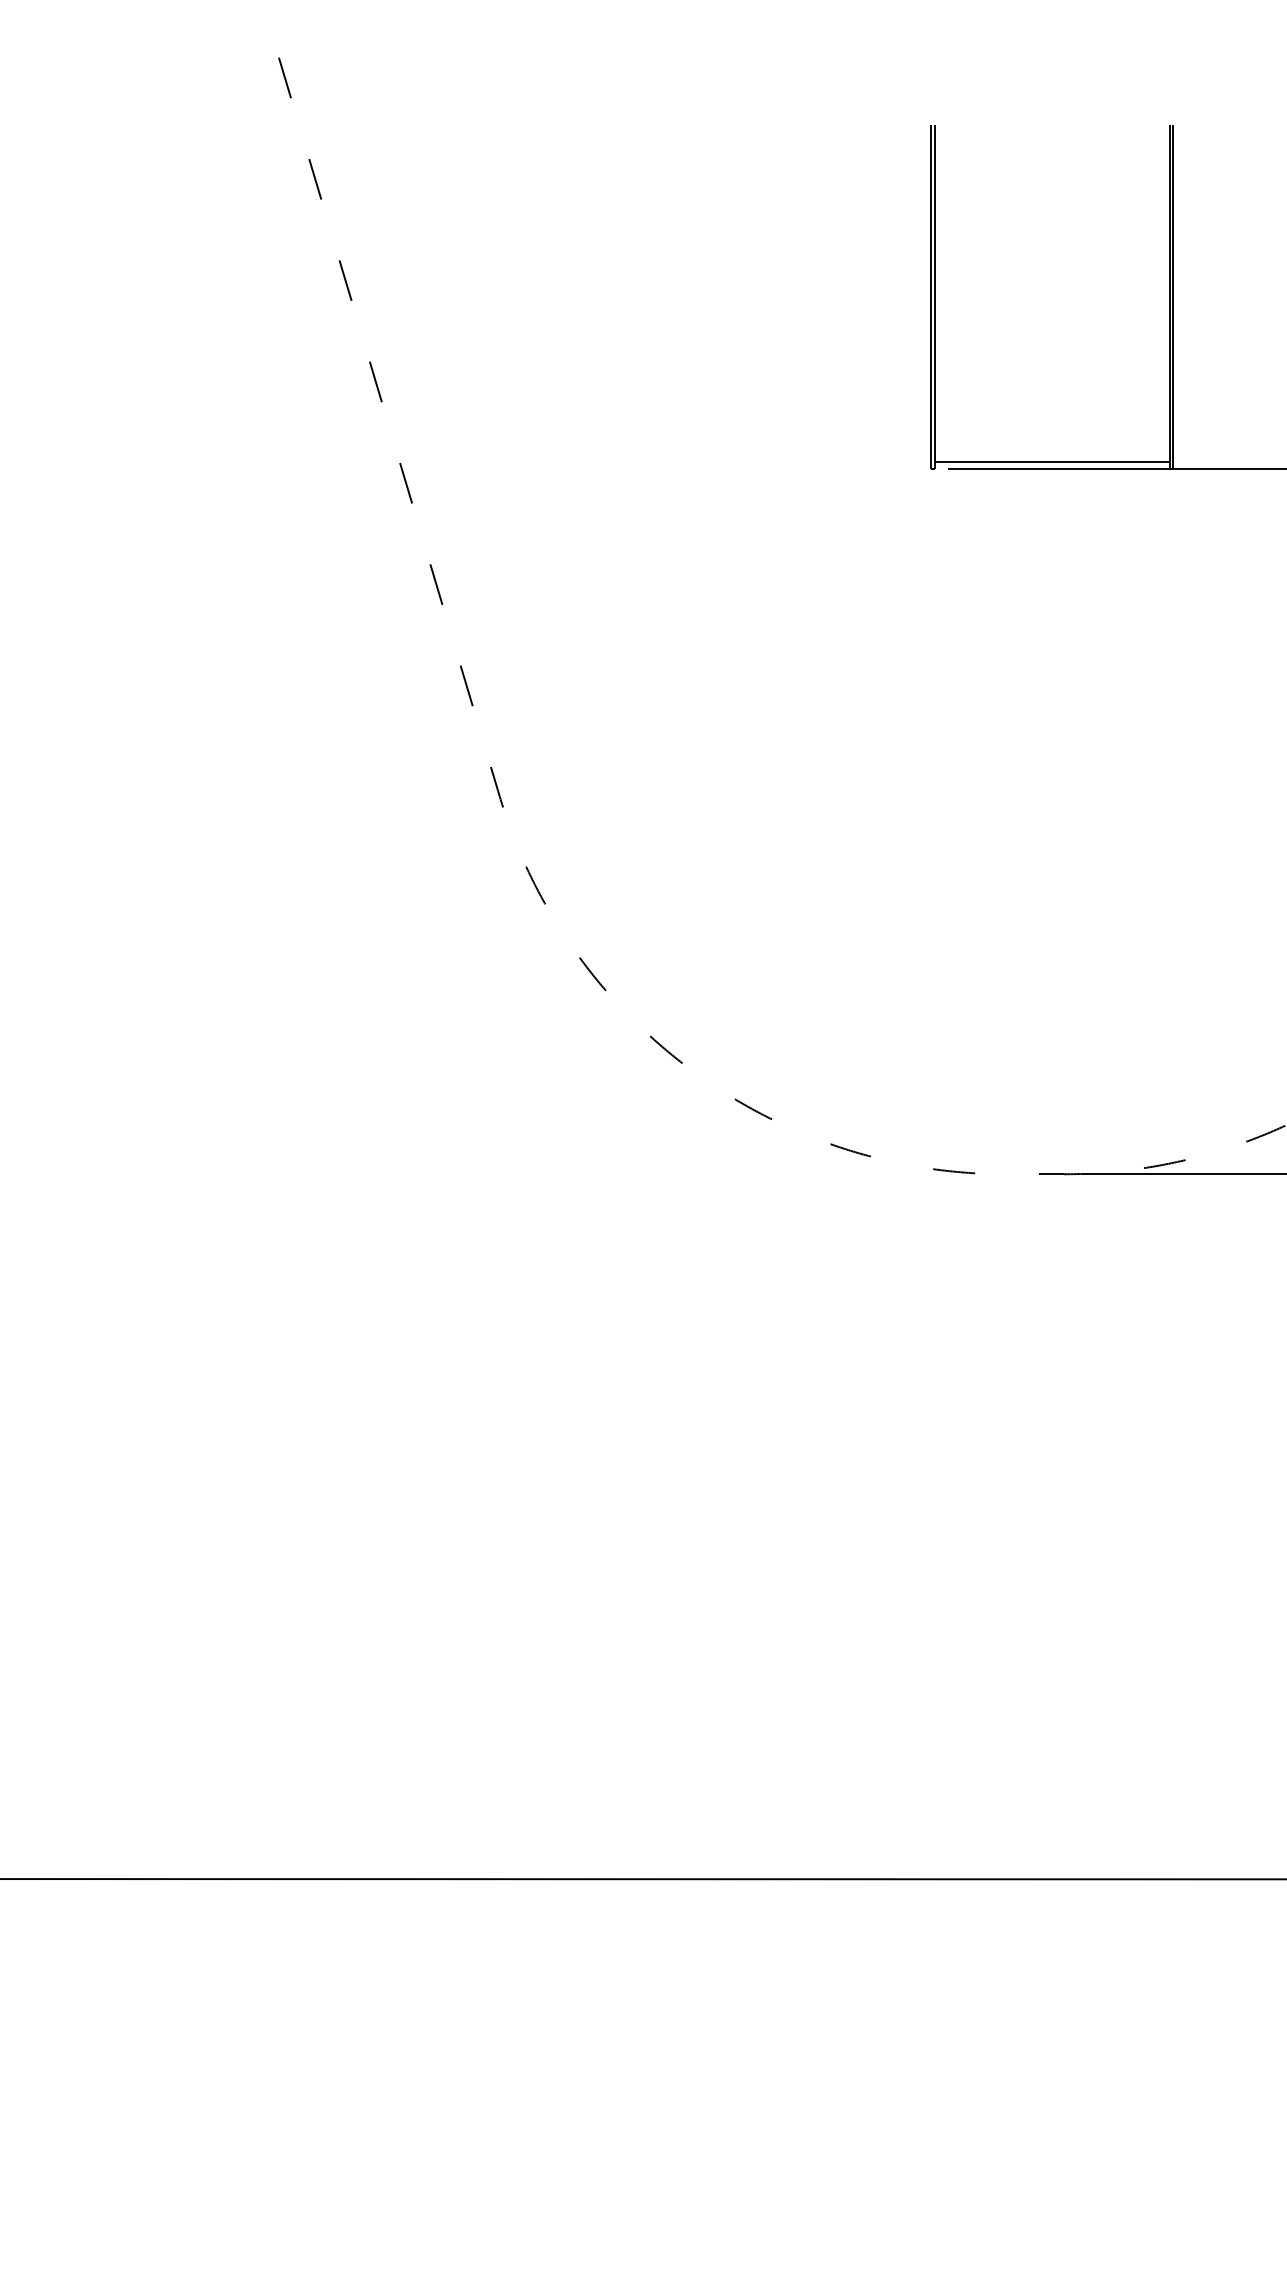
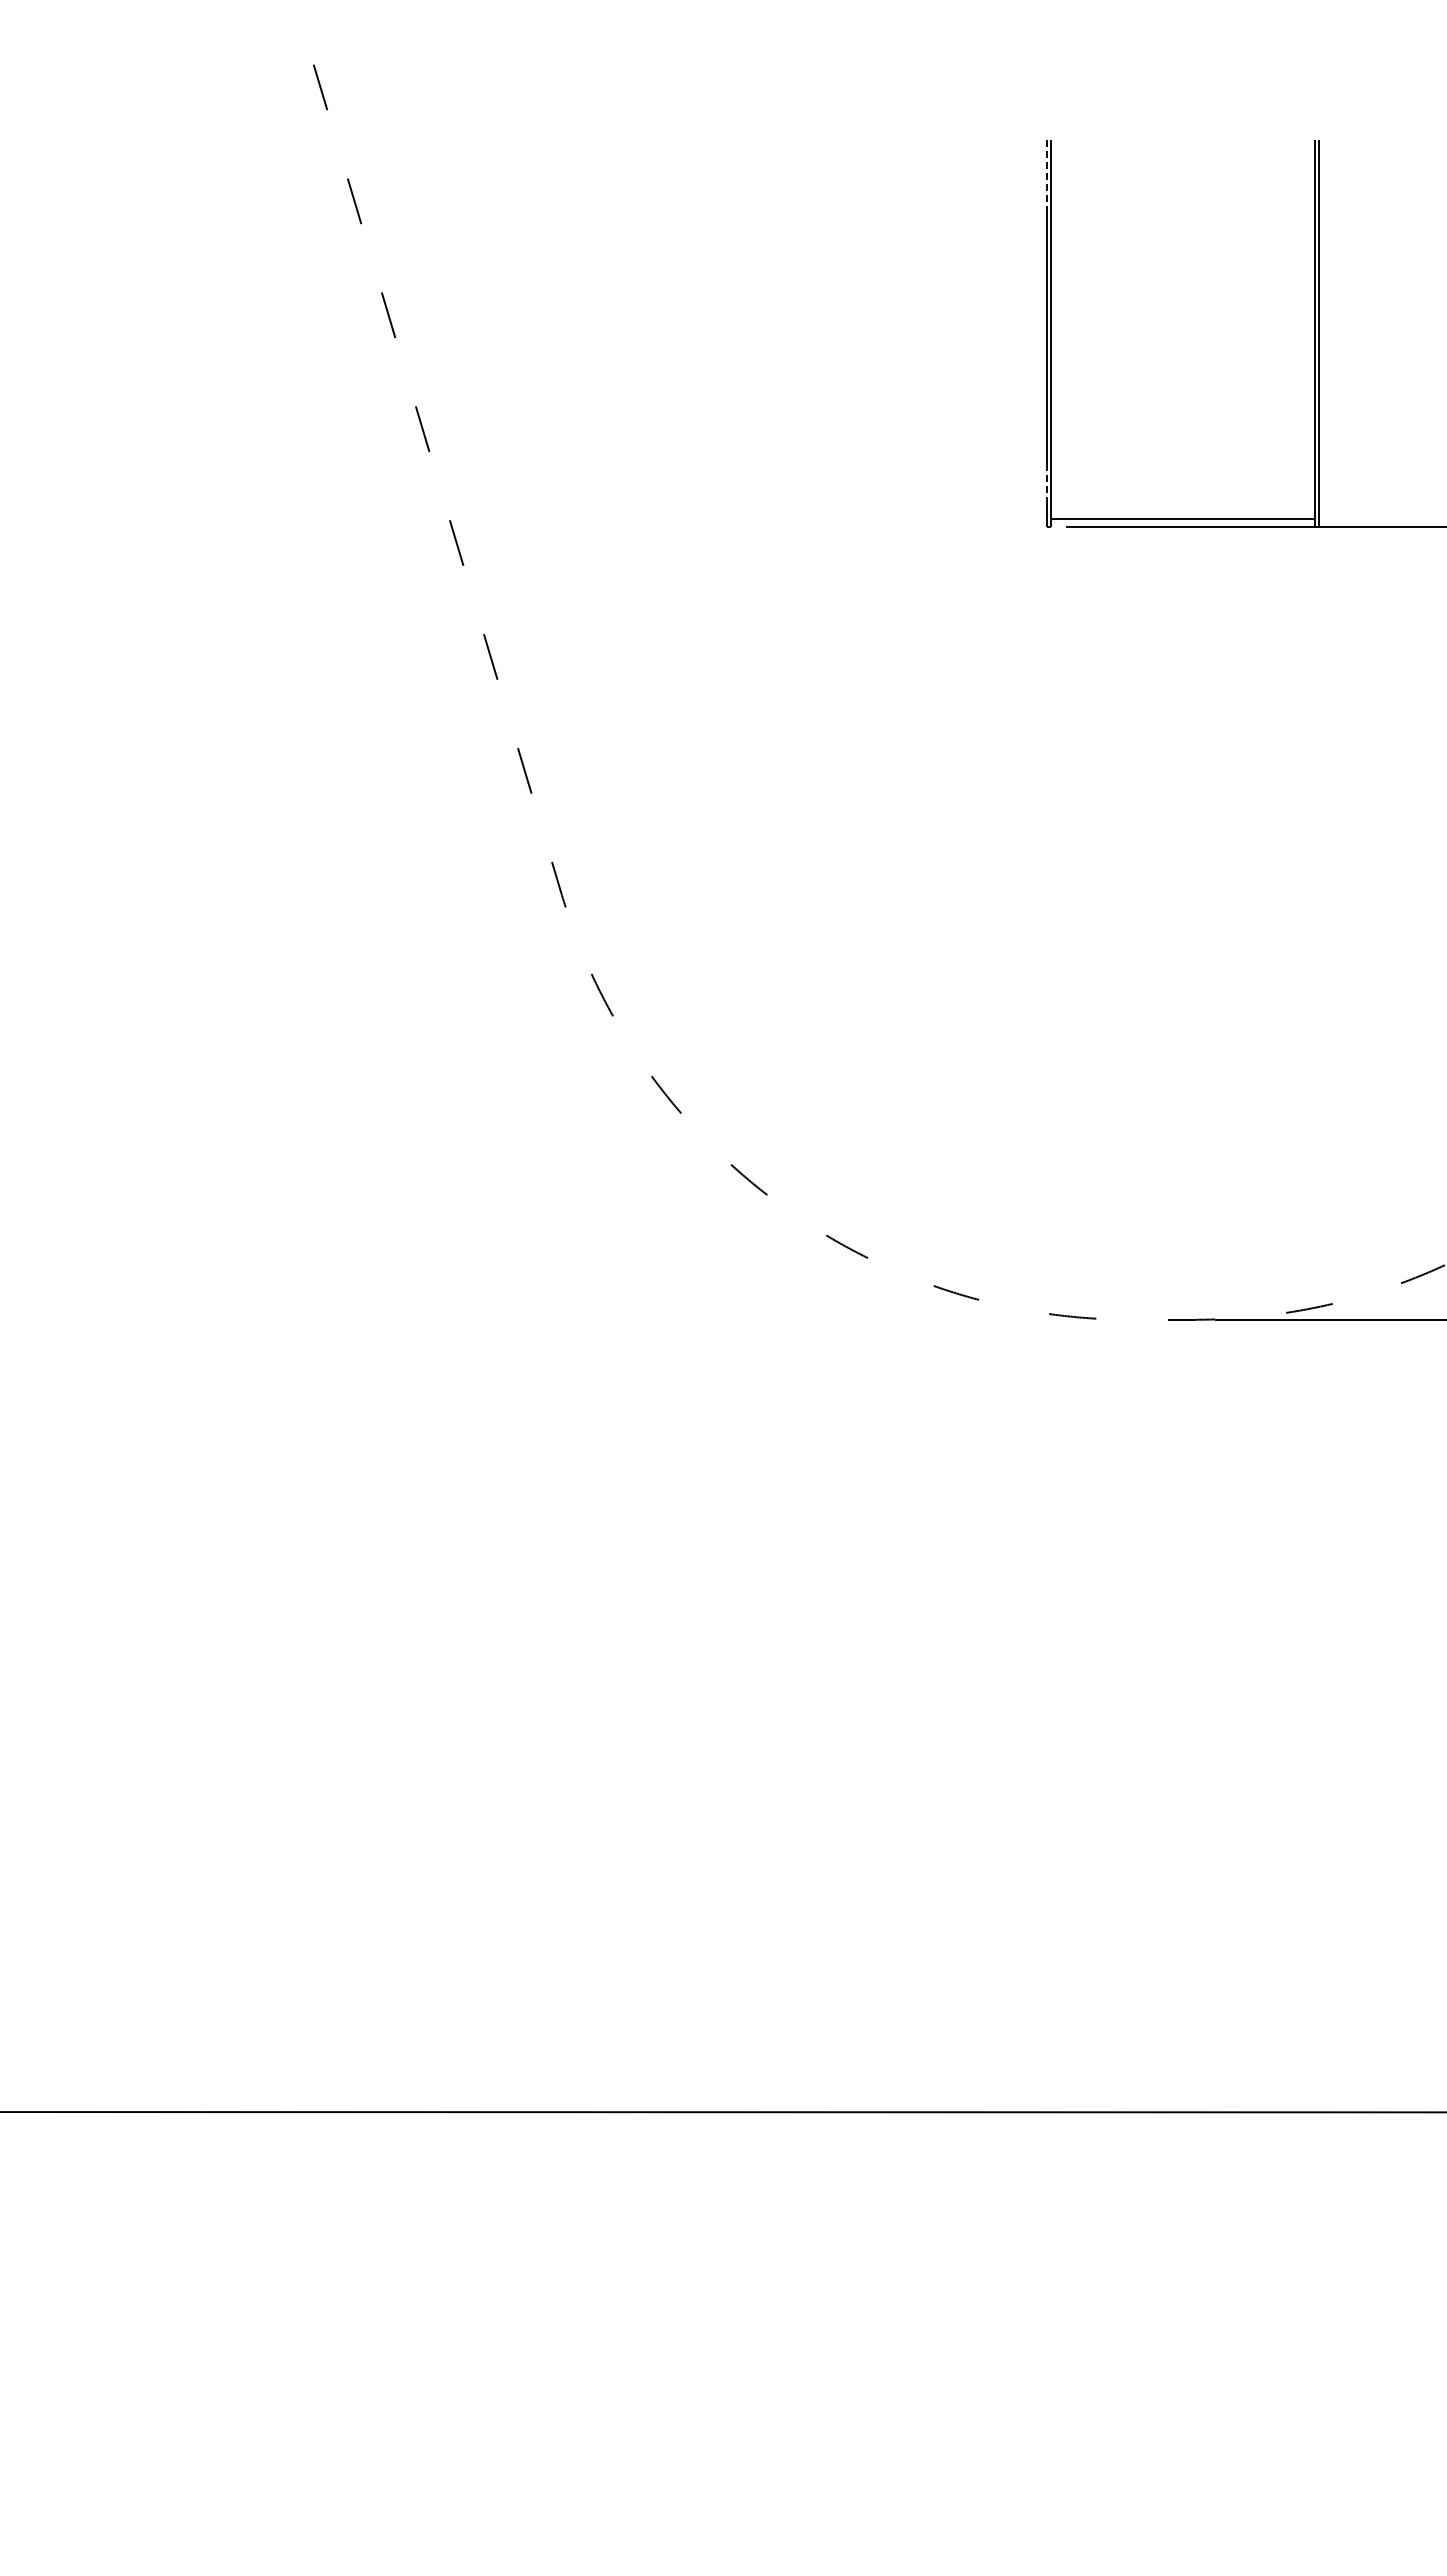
line: (930, 154) -> (1046, 173), solid -> dashed
line: (930, 432) -> (1046, 485), solid -> dashed

